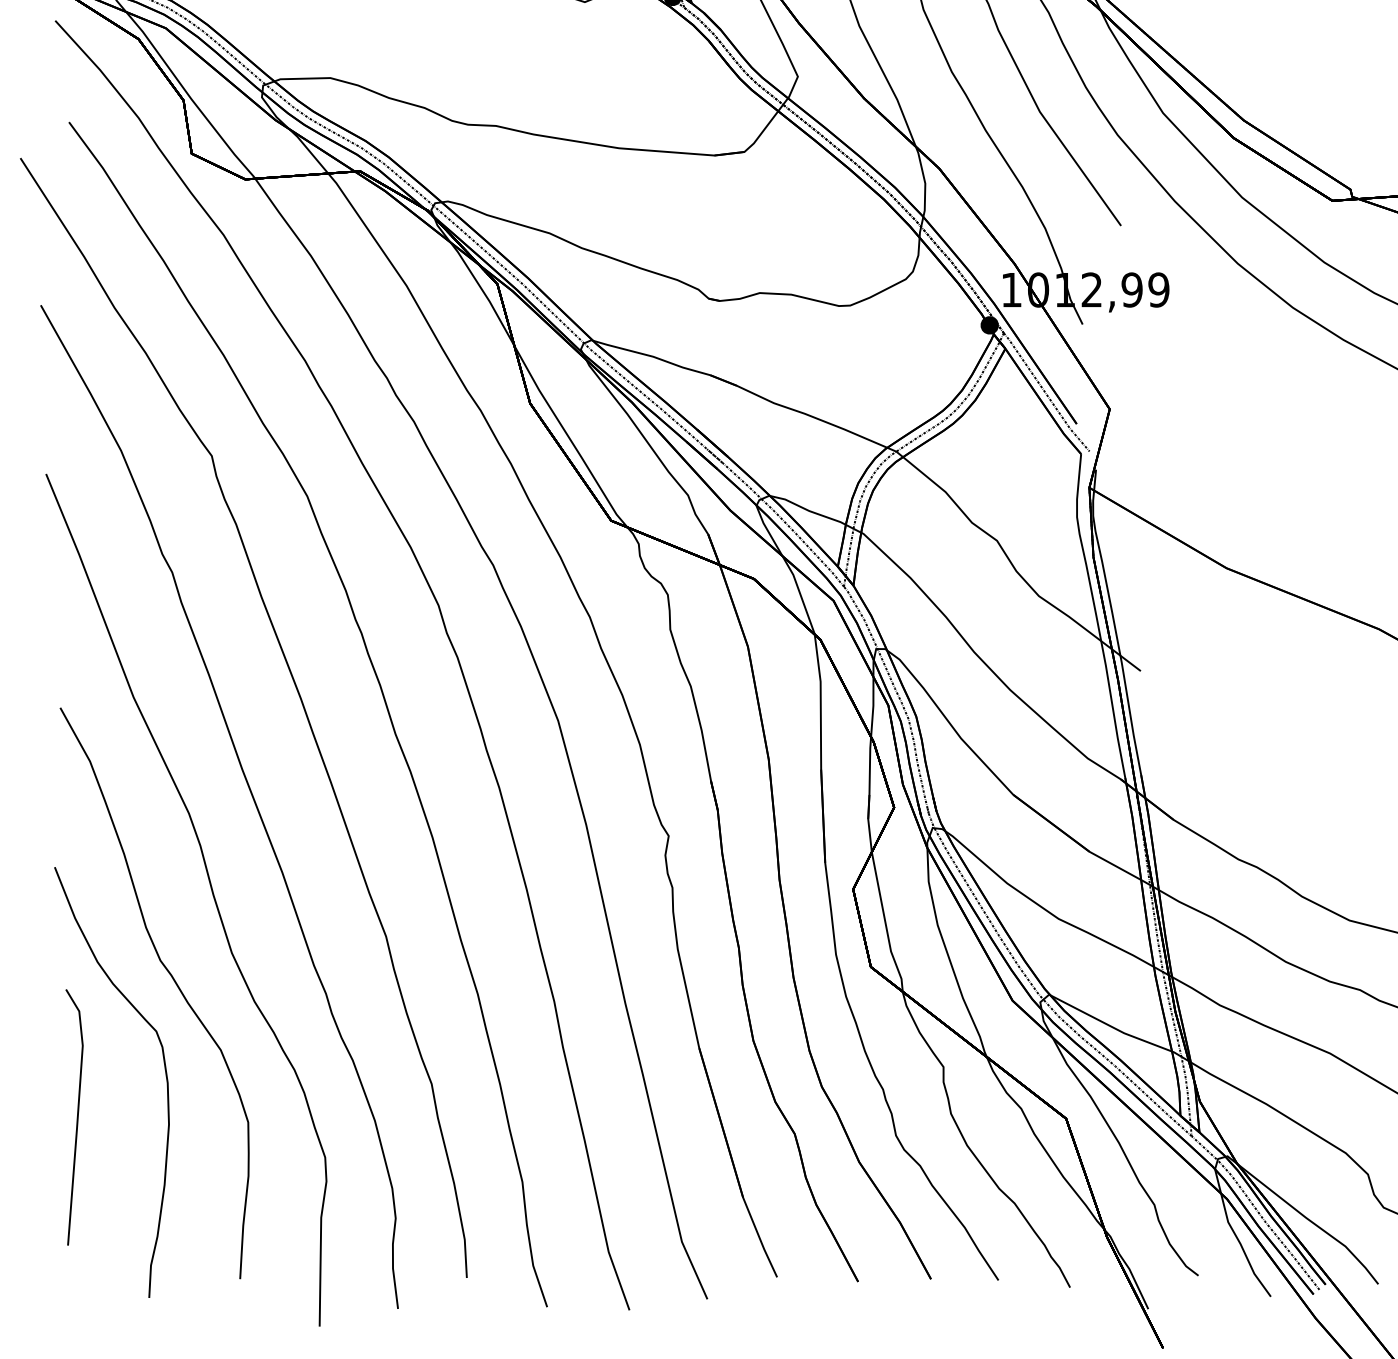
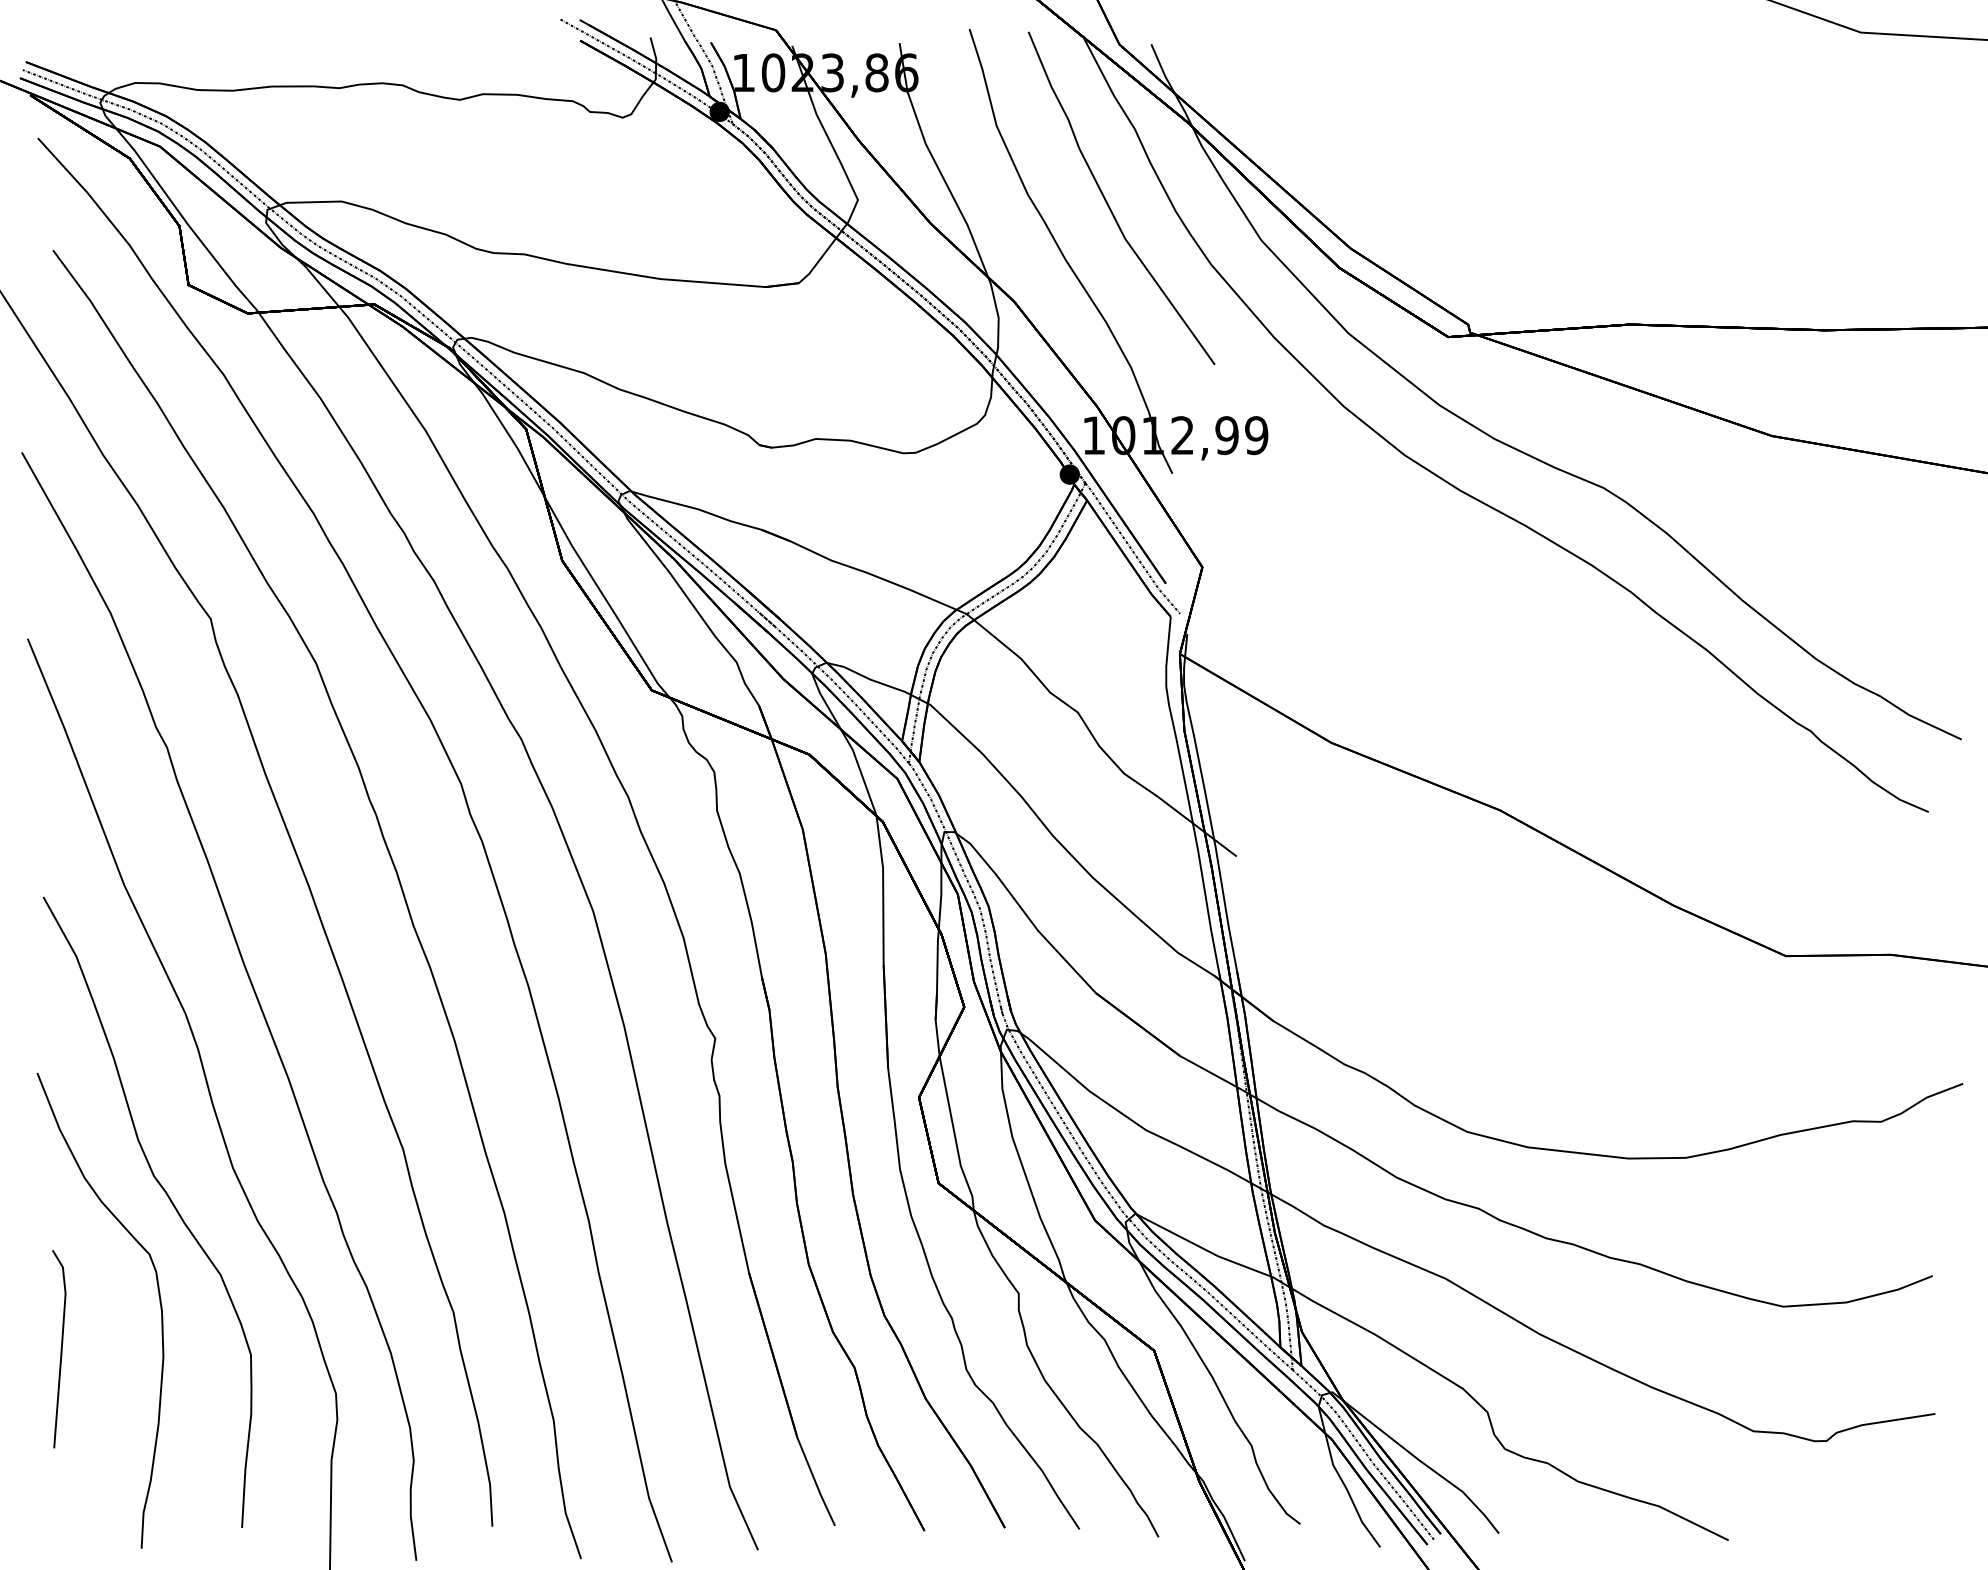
part: (74, 1116) -> (59, 1348), size x0.7

